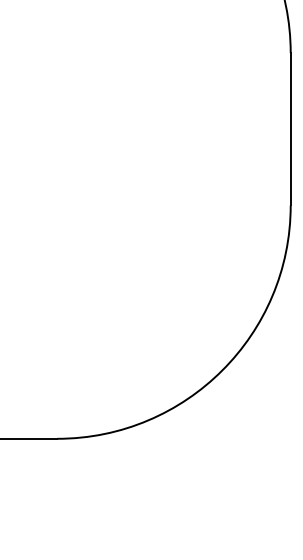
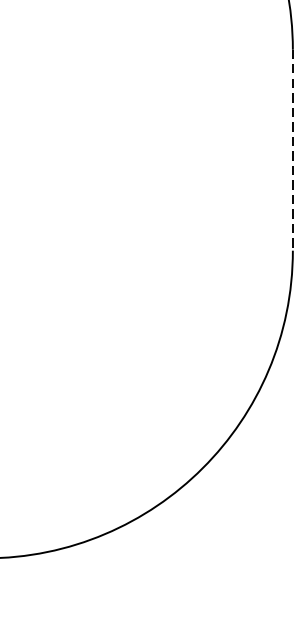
line: (290, 129) -> (292, 150), solid -> dashed

